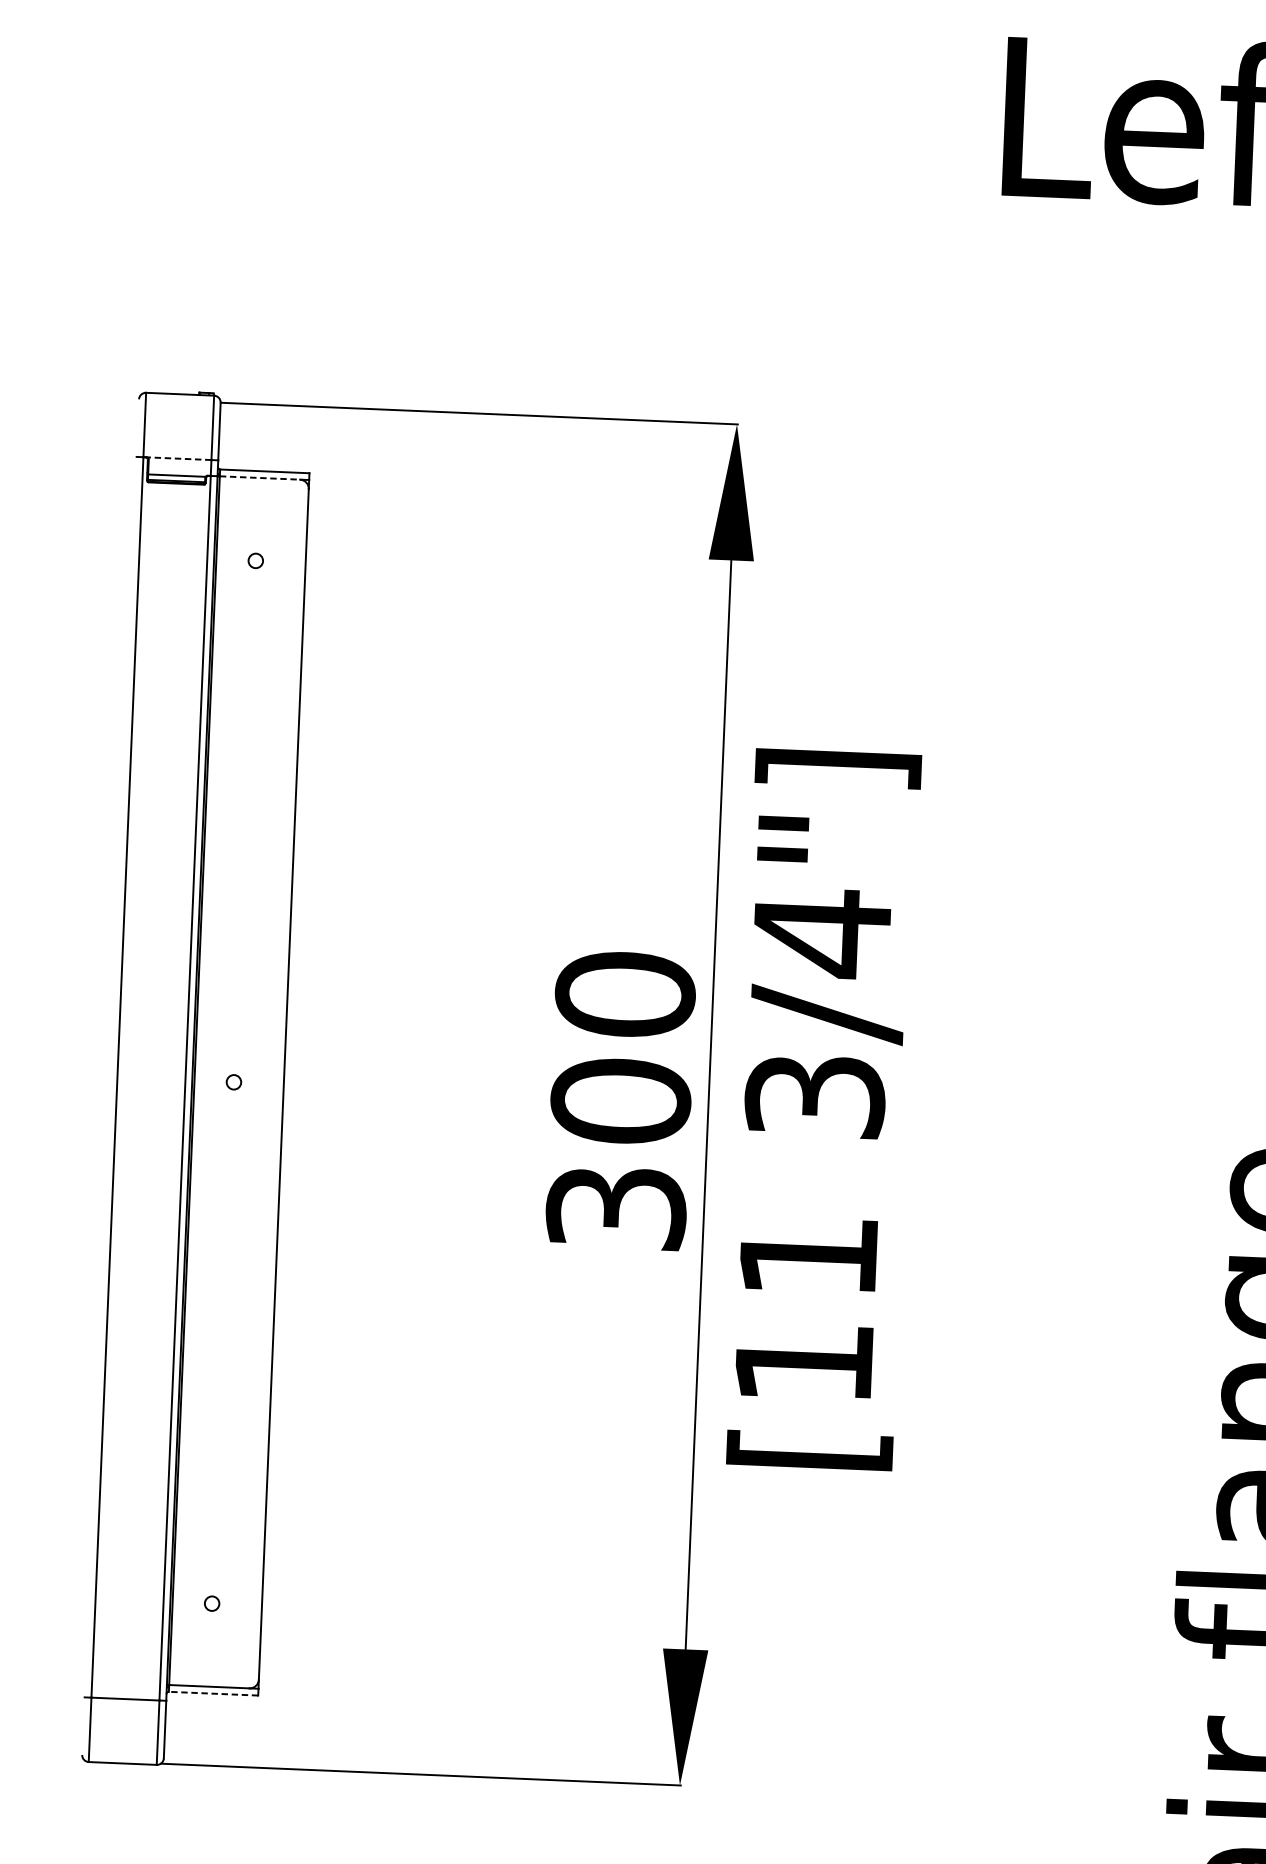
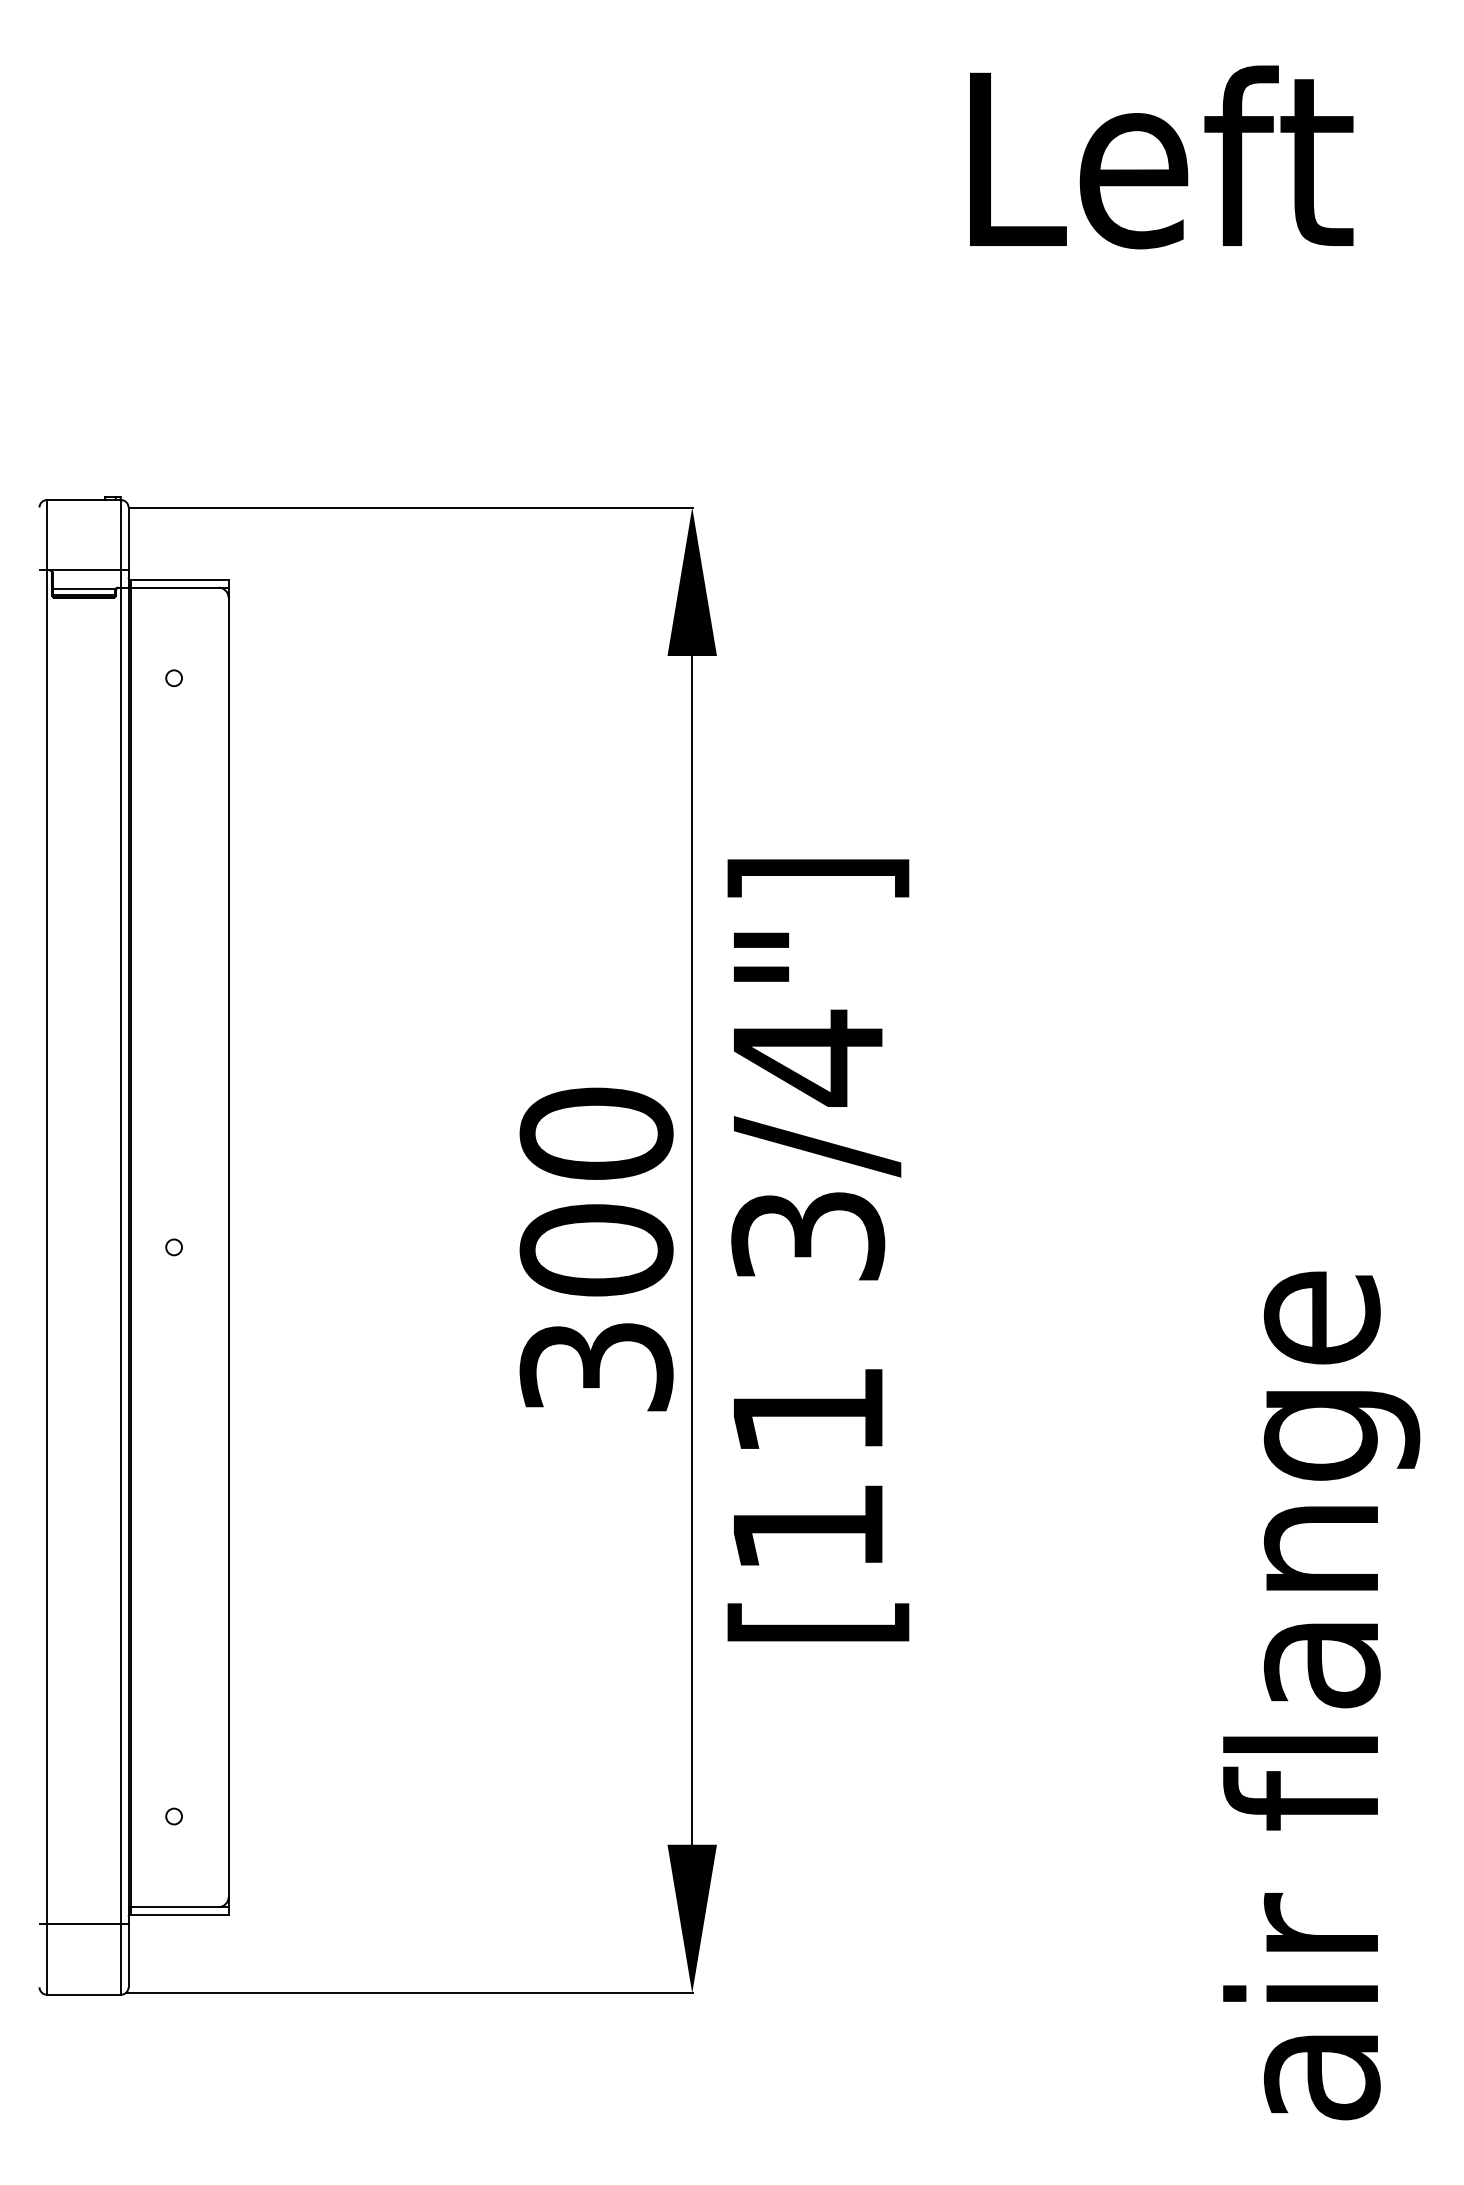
line: (178, 458) -> (85, 570), dashed -> solid
line: (259, 477) -> (174, 587), dashed -> solid
line: (213, 1693) -> (179, 1914), dashed -> solid

